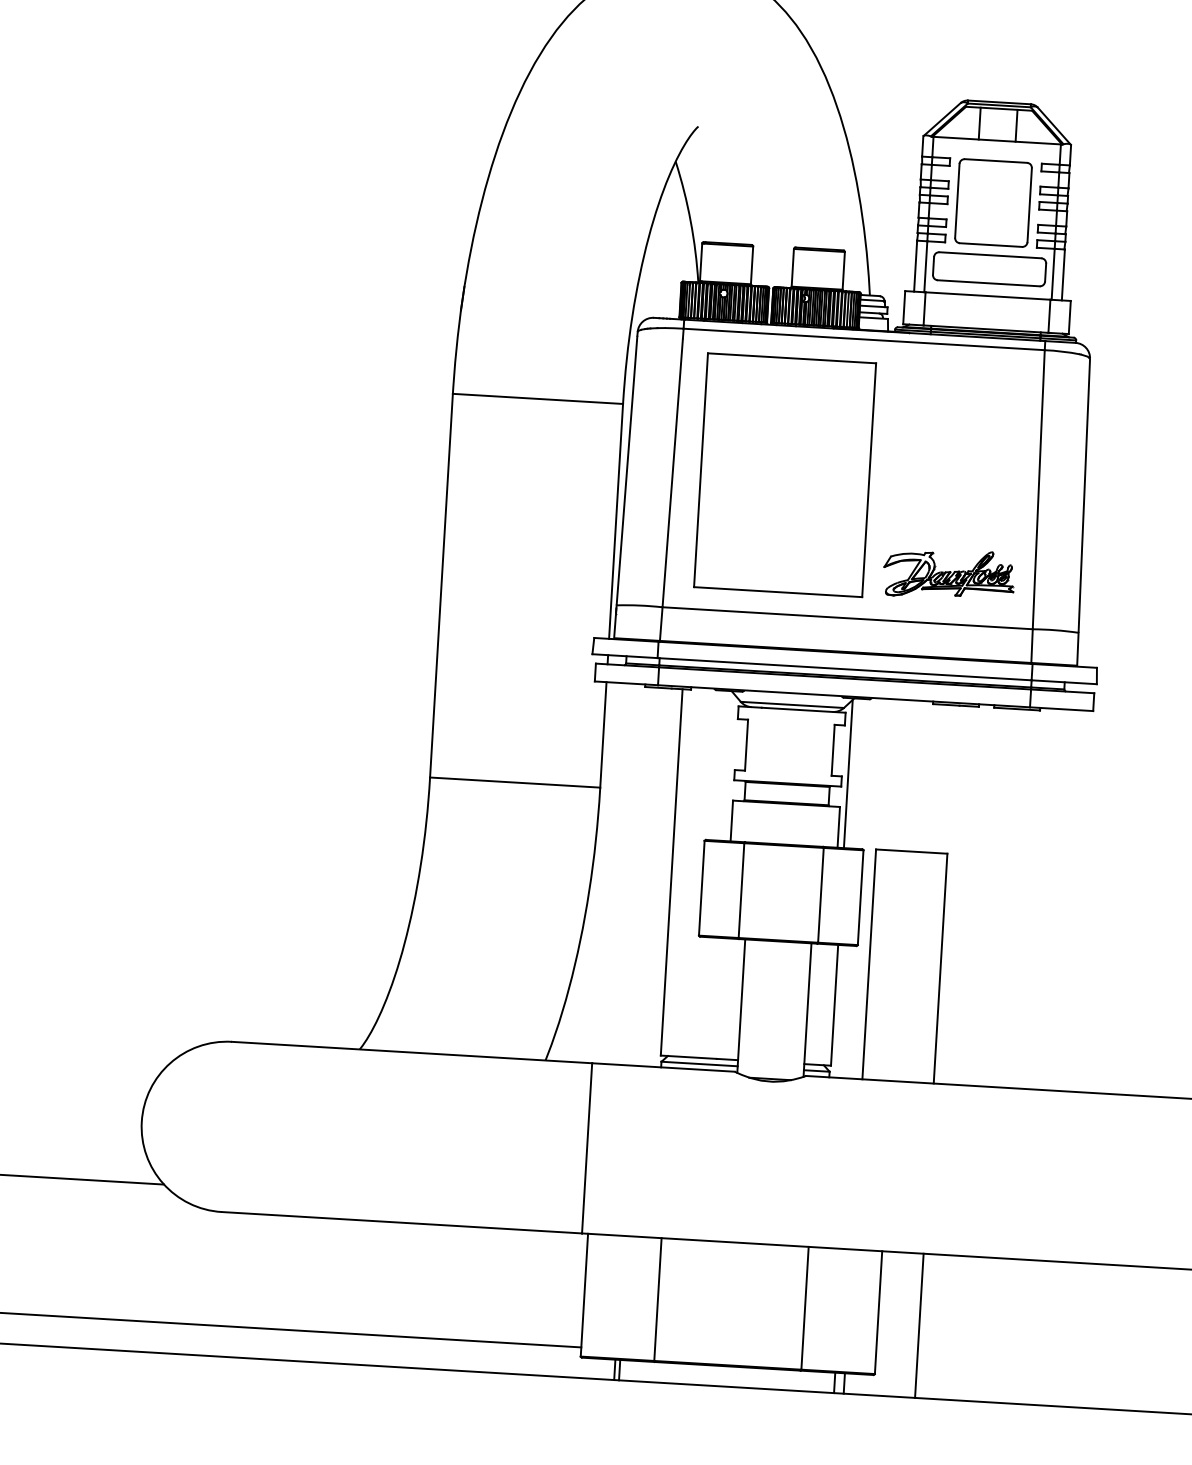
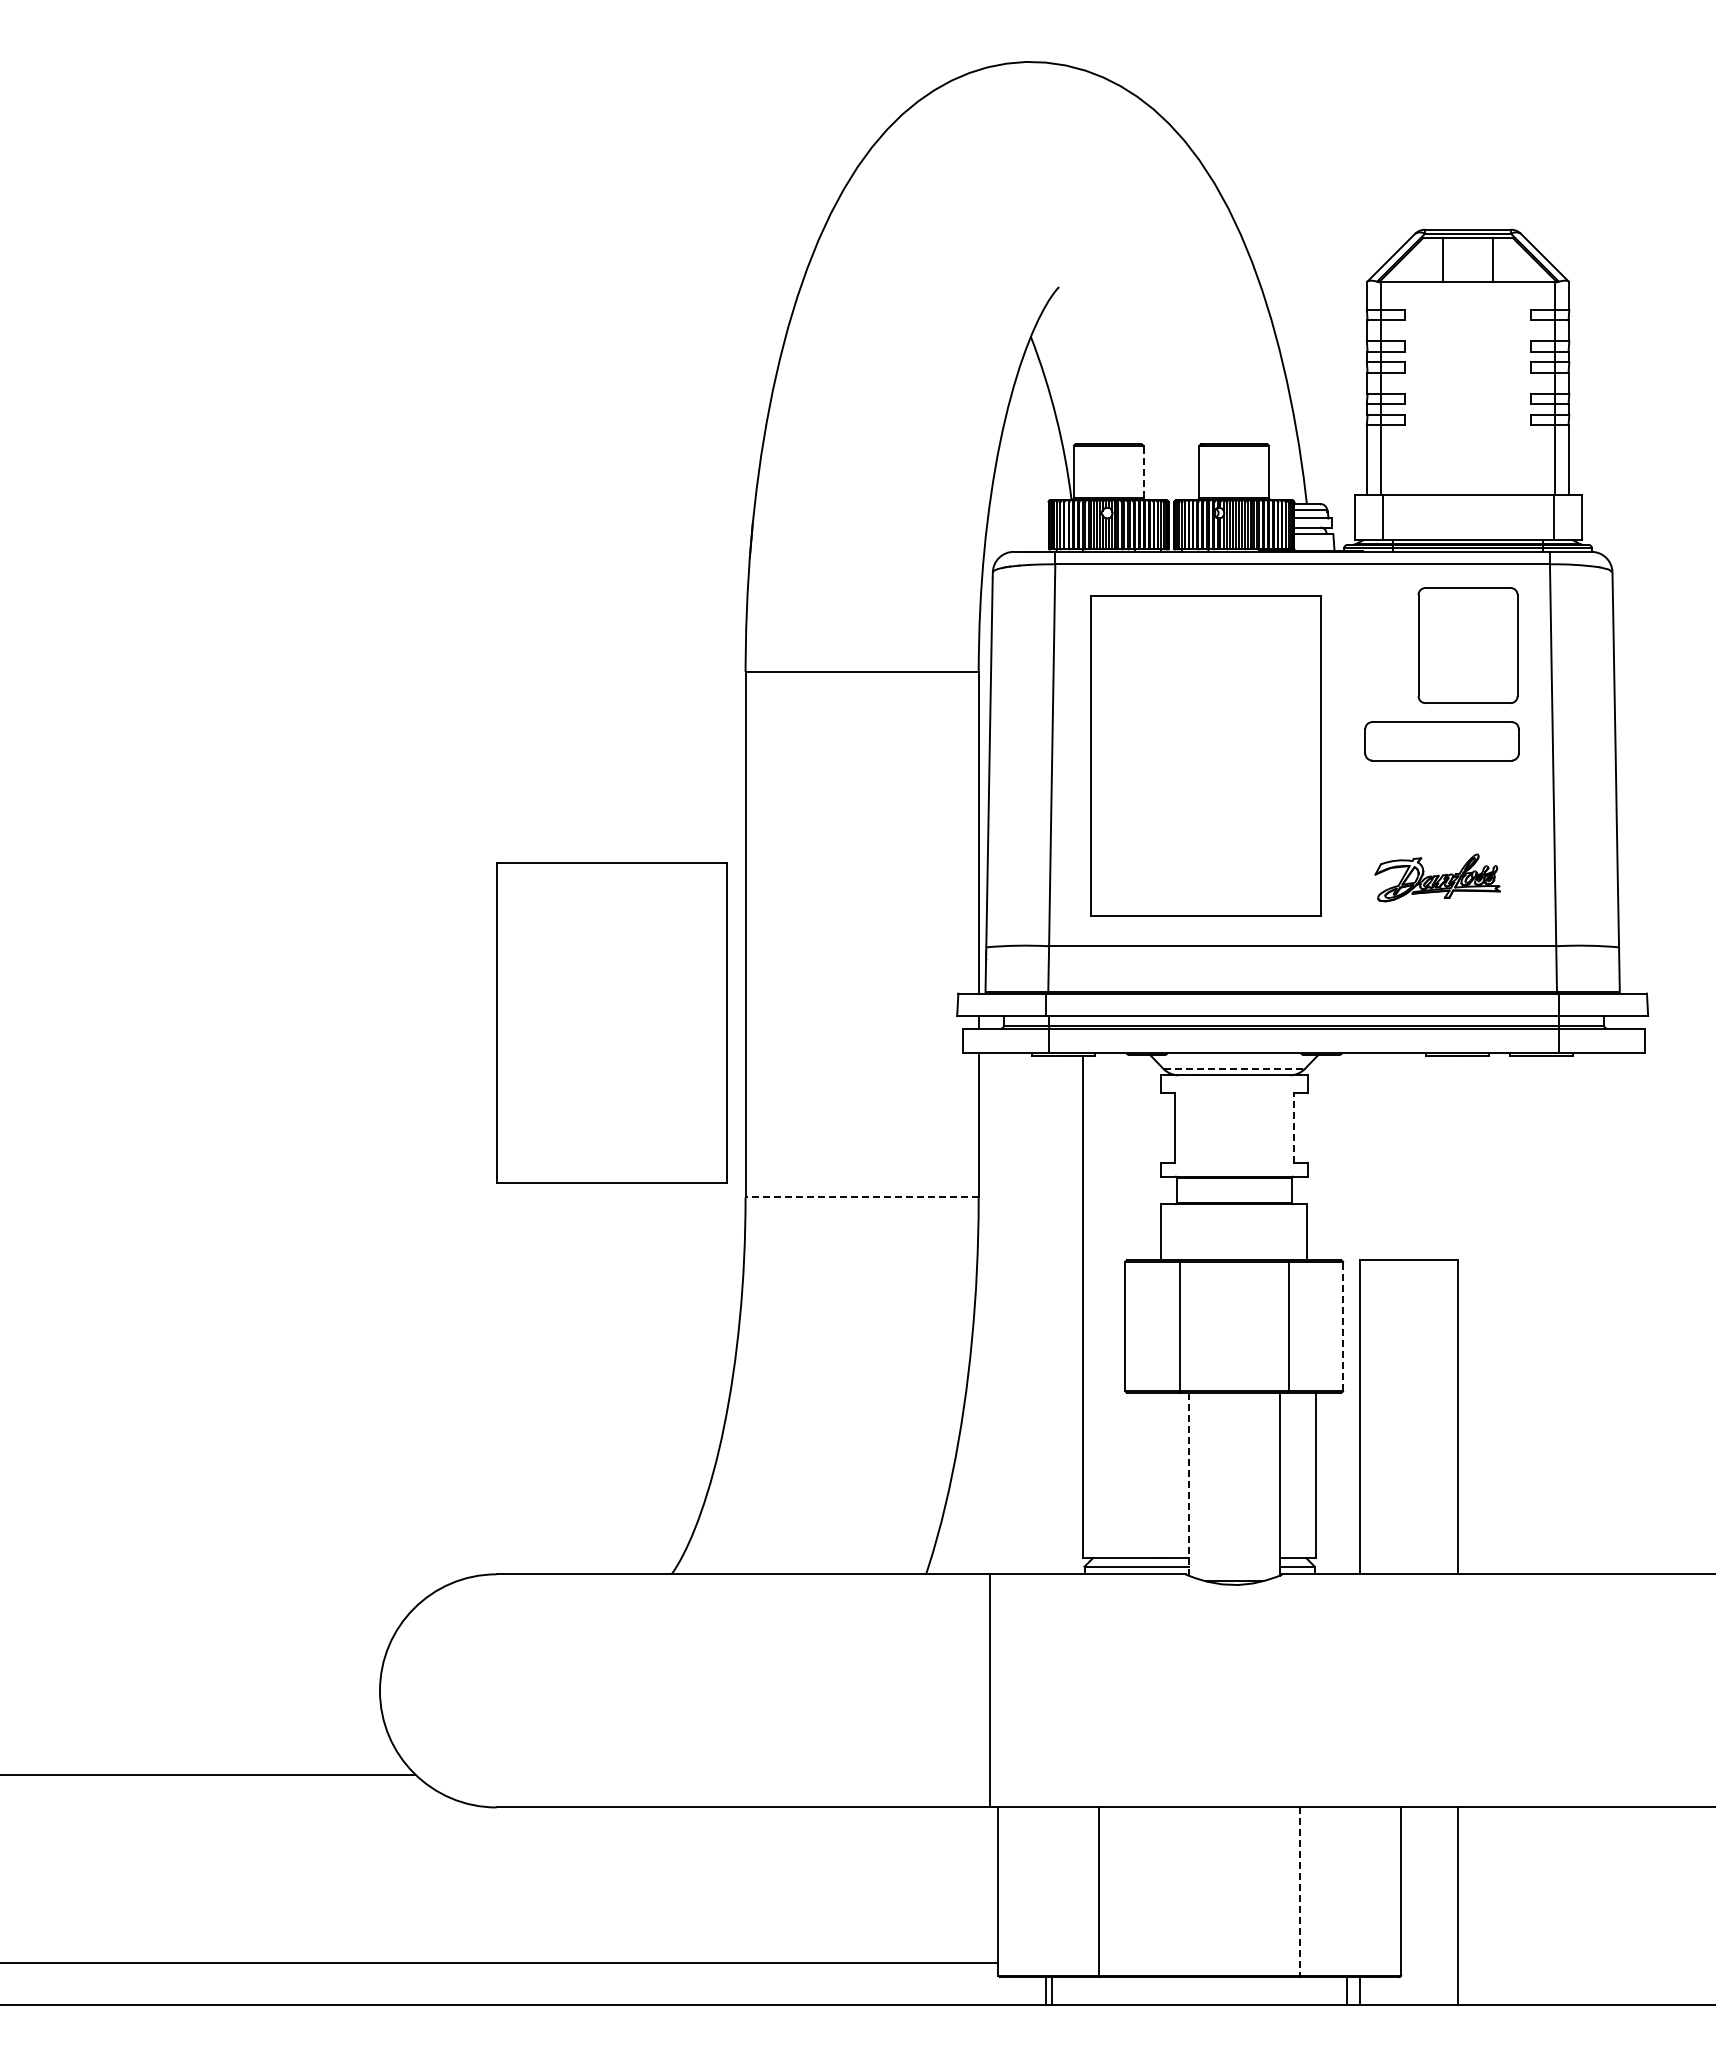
part: (993, 202) -> (1467, 645), moved
line: (752, 265) -> (1143, 472), solid -> dashed
part: (989, 269) -> (1441, 741), moved
part: (949, 573) -> (1437, 877), size x0.7
part: (339, 643) -> (611, 1022), added
line: (792, 704) -> (1234, 1068), solid -> dashed
line: (833, 750) -> (1293, 1127), solid -> dashed
line: (848, 773) -> (1316, 1158), removed
line: (515, 782) -> (862, 1197), solid -> dashed
line: (860, 897) -> (1343, 1326), solid -> dashed
line: (740, 1006) -> (1188, 1484), solid -> dashed
line: (805, 1308) -> (1300, 1892), solid -> dashed

